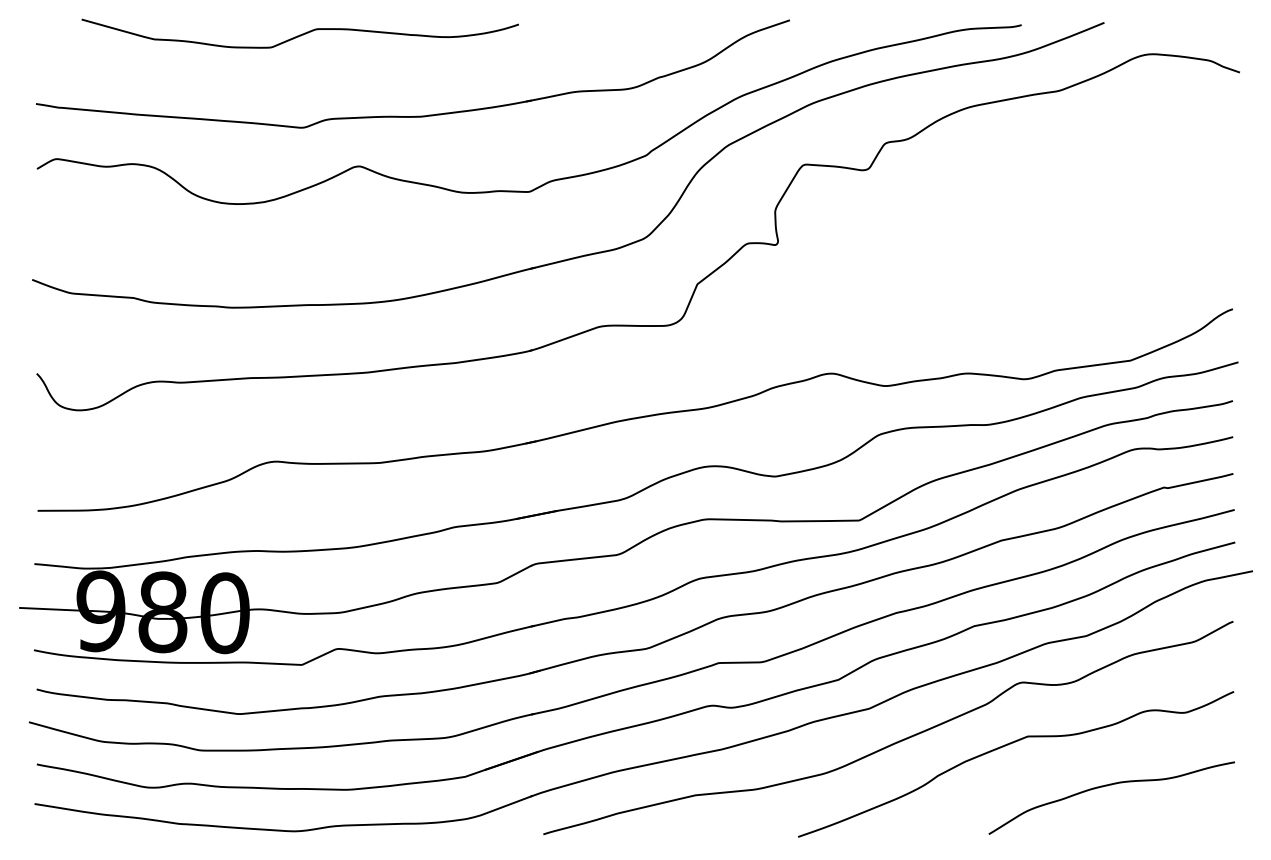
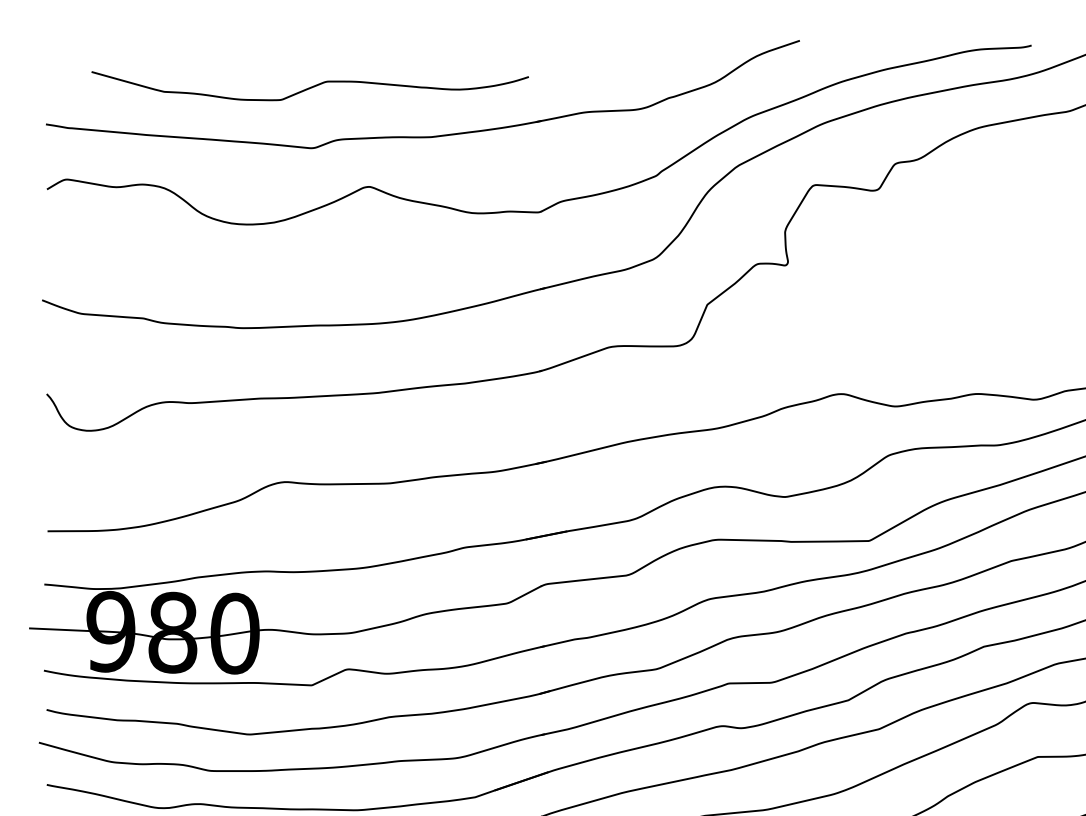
curve: (299, 34) -> (309, 86), moved

